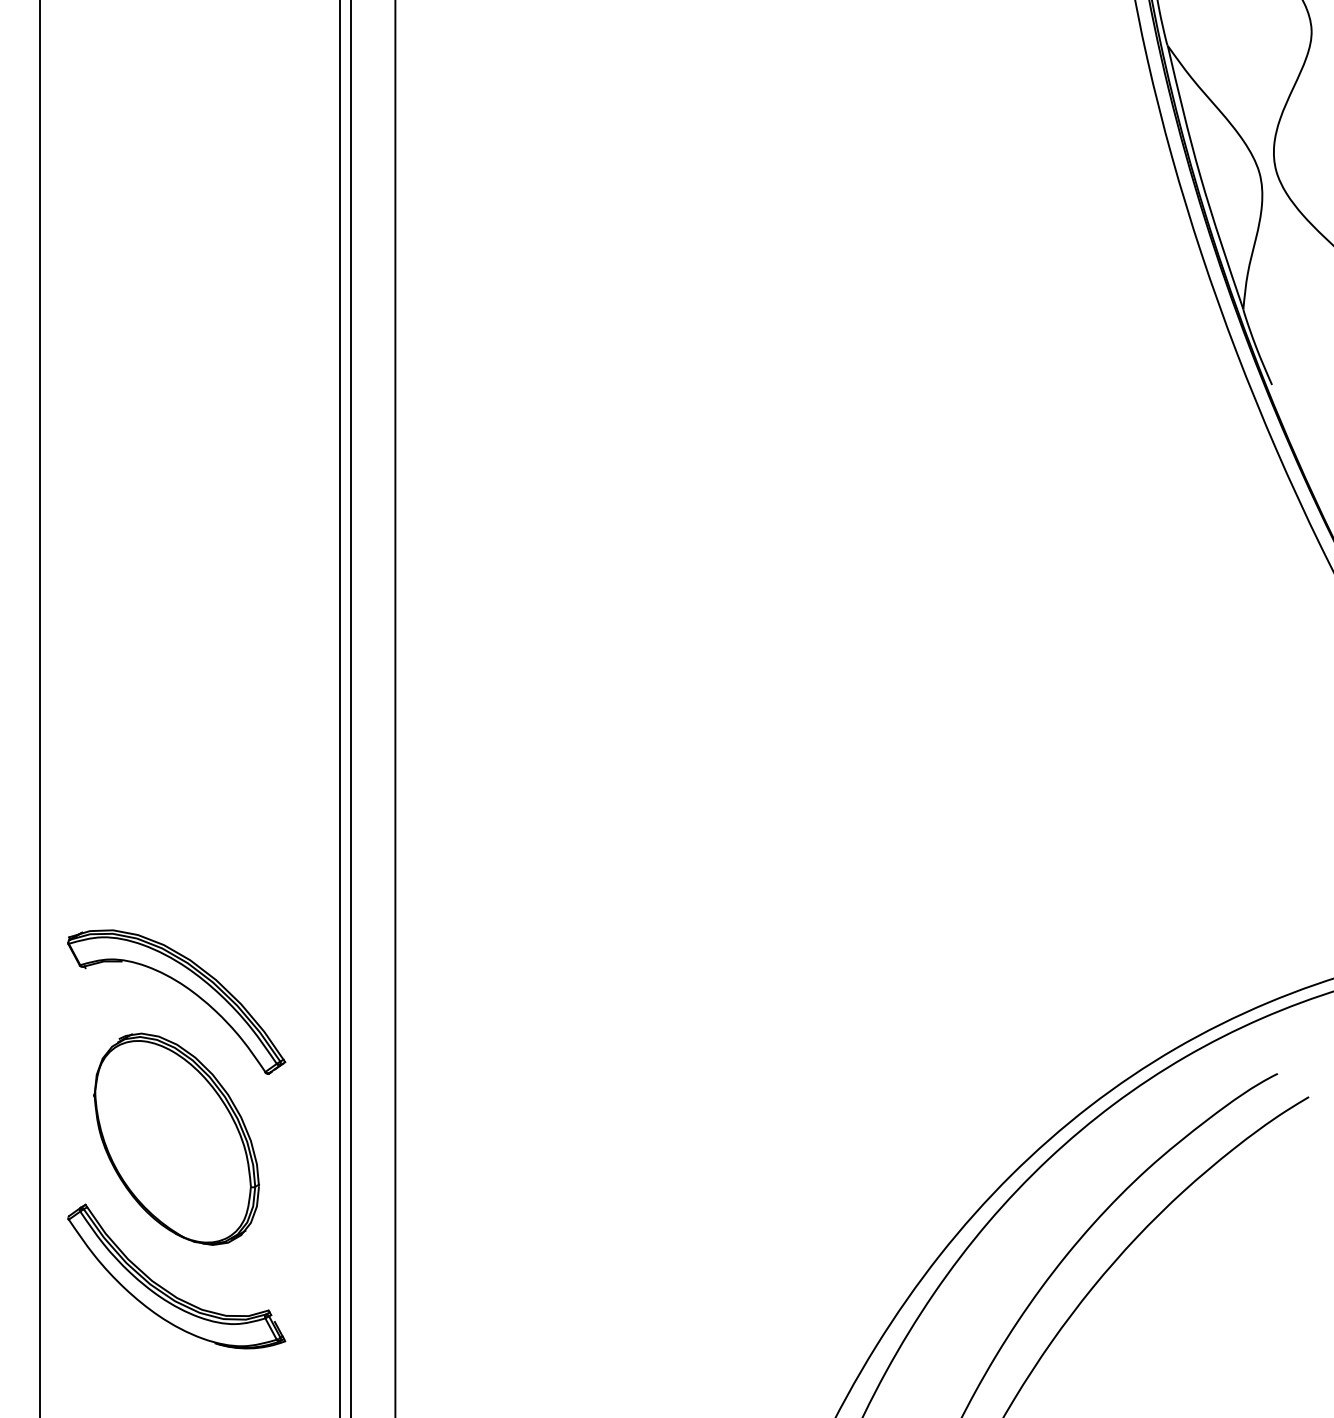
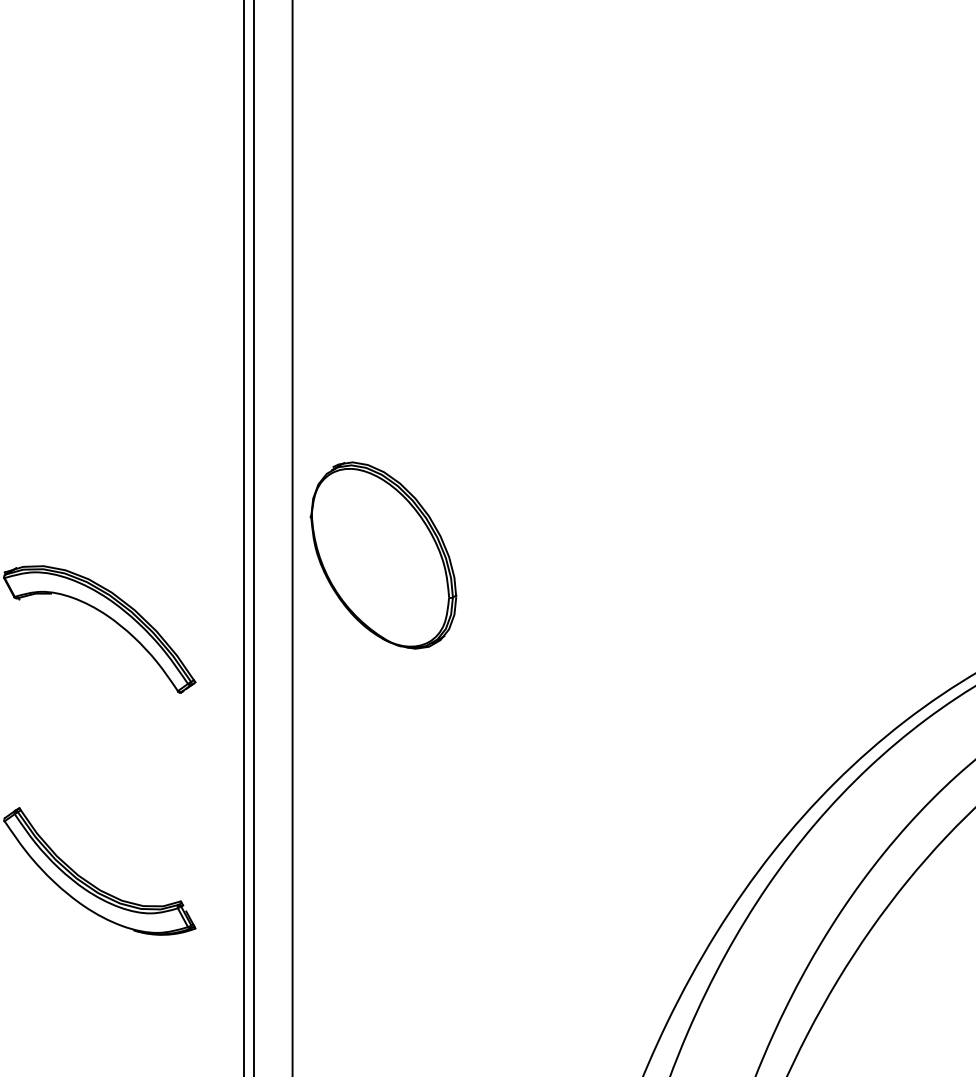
part: (176, 1138) -> (383, 554), moved

